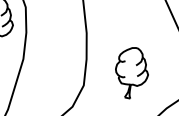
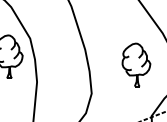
part: (132, 72) -> (136, 64), moved

